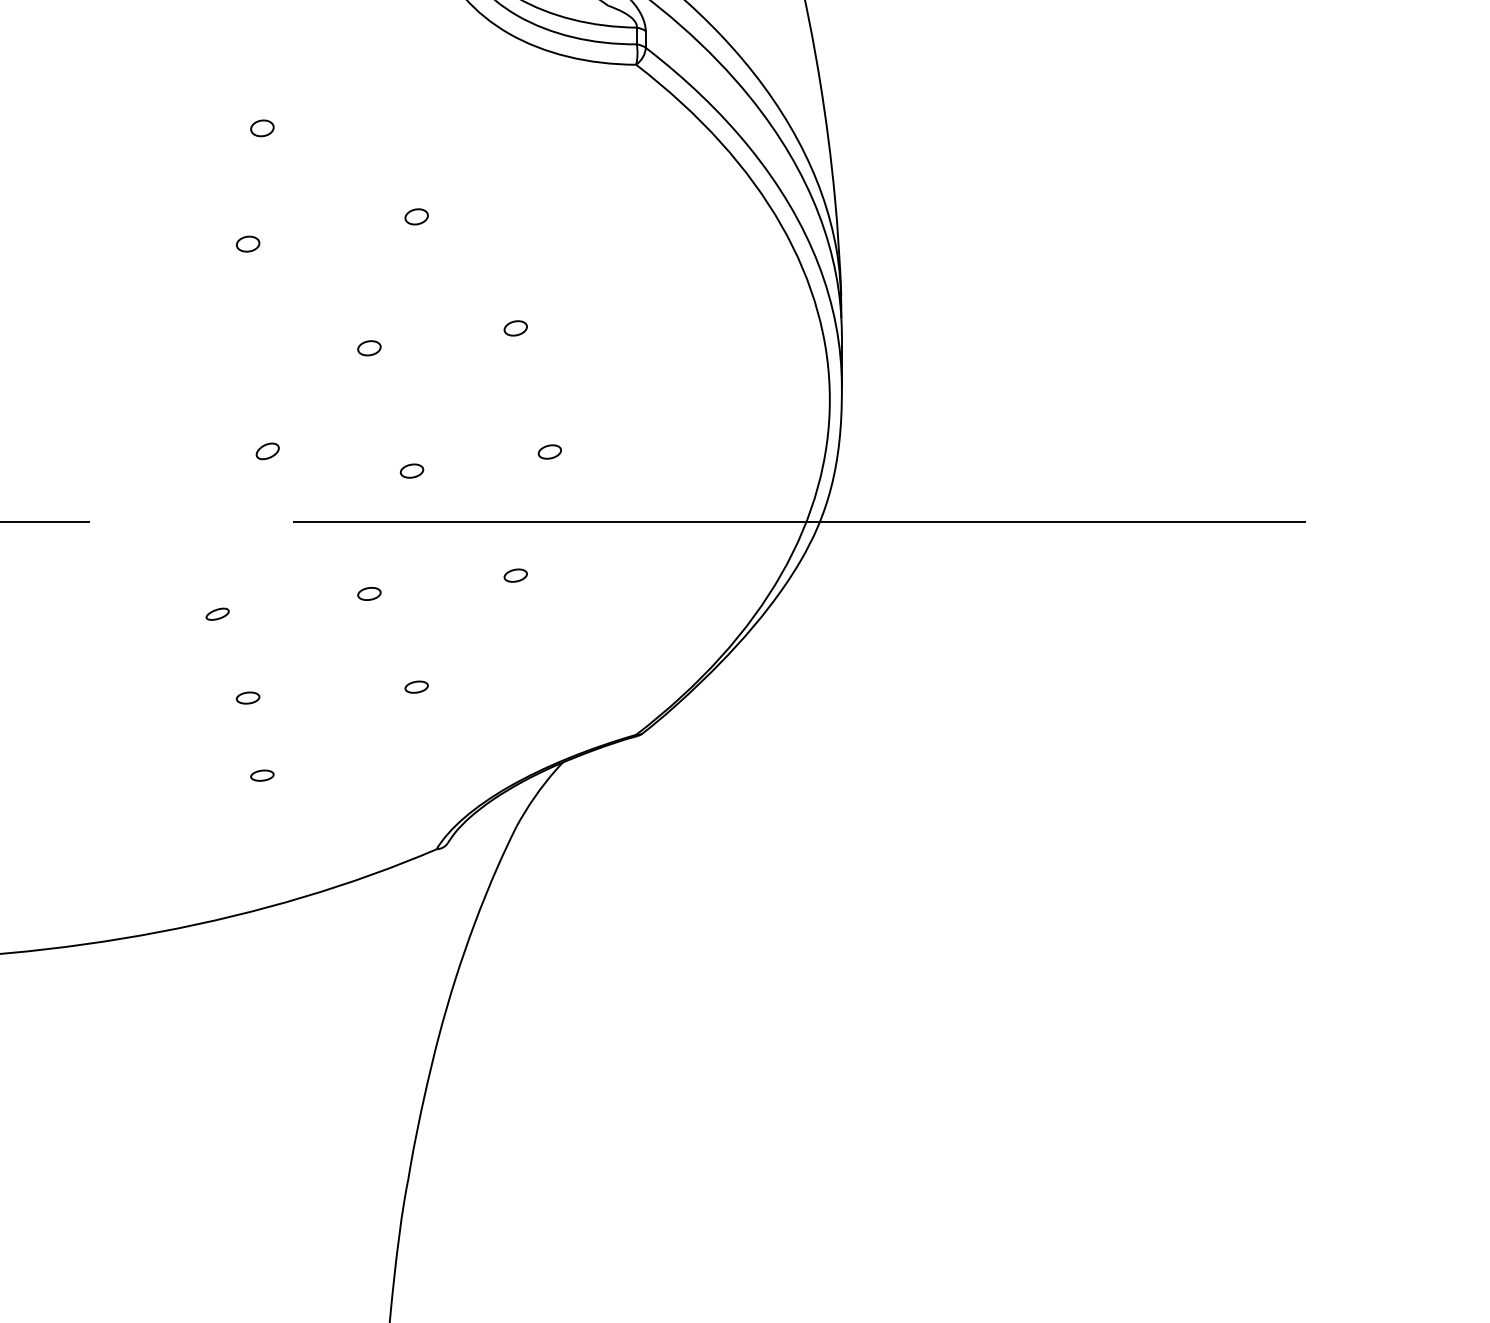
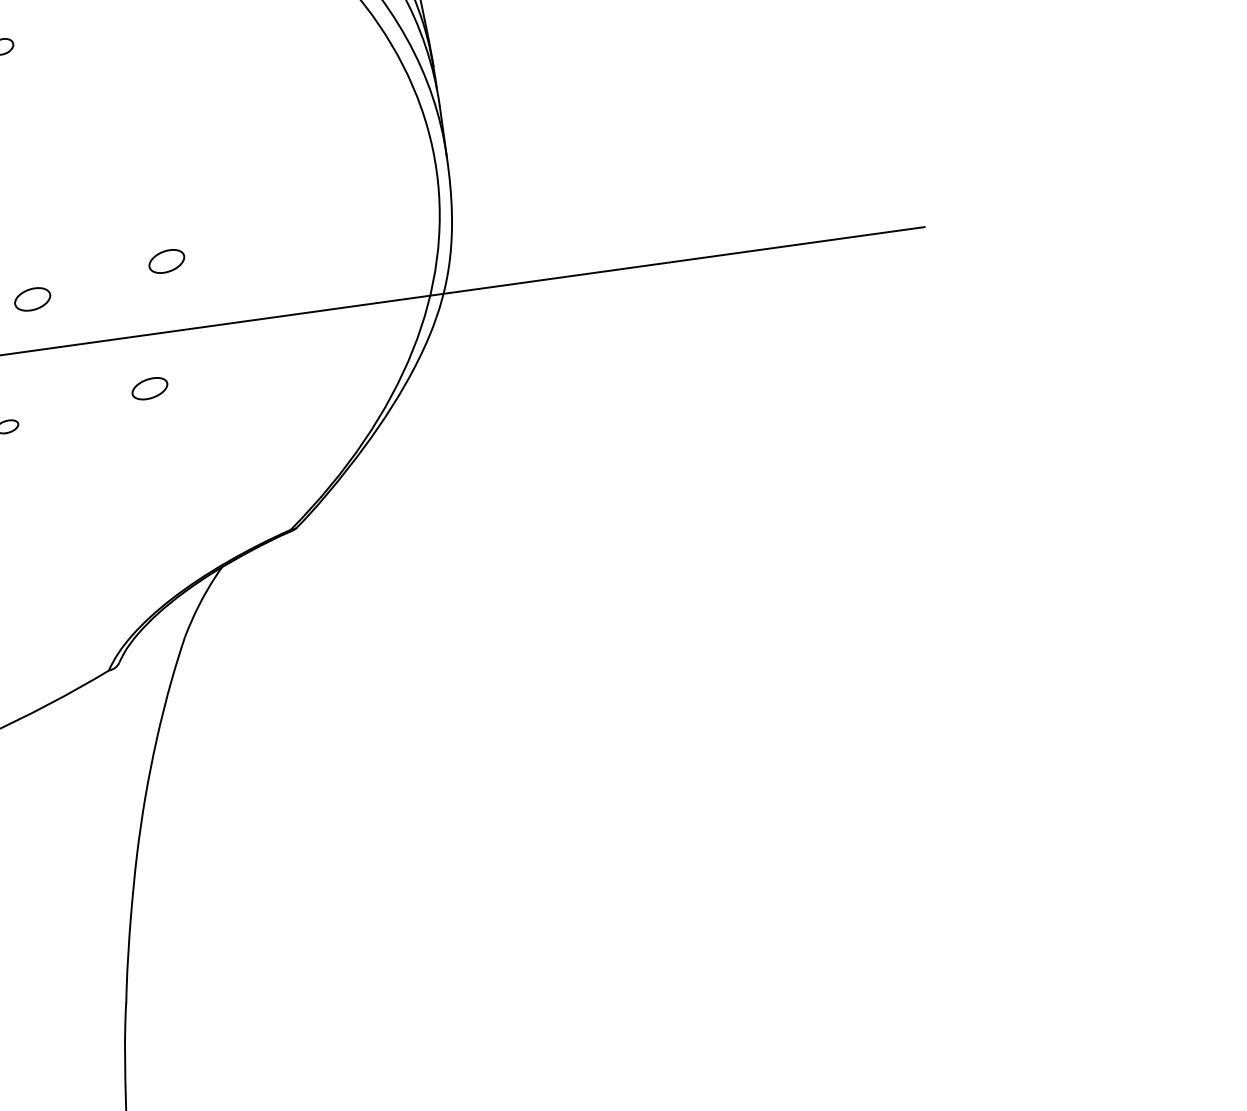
part: (515, 328) -> (115, 143), removed
part: (549, 451) -> (166, 261), size x1.6
part: (411, 470) -> (32, 298), size x1.6
part: (515, 575) -> (149, 388), size x1.6
part: (416, 686) -> (66, 512), removed

